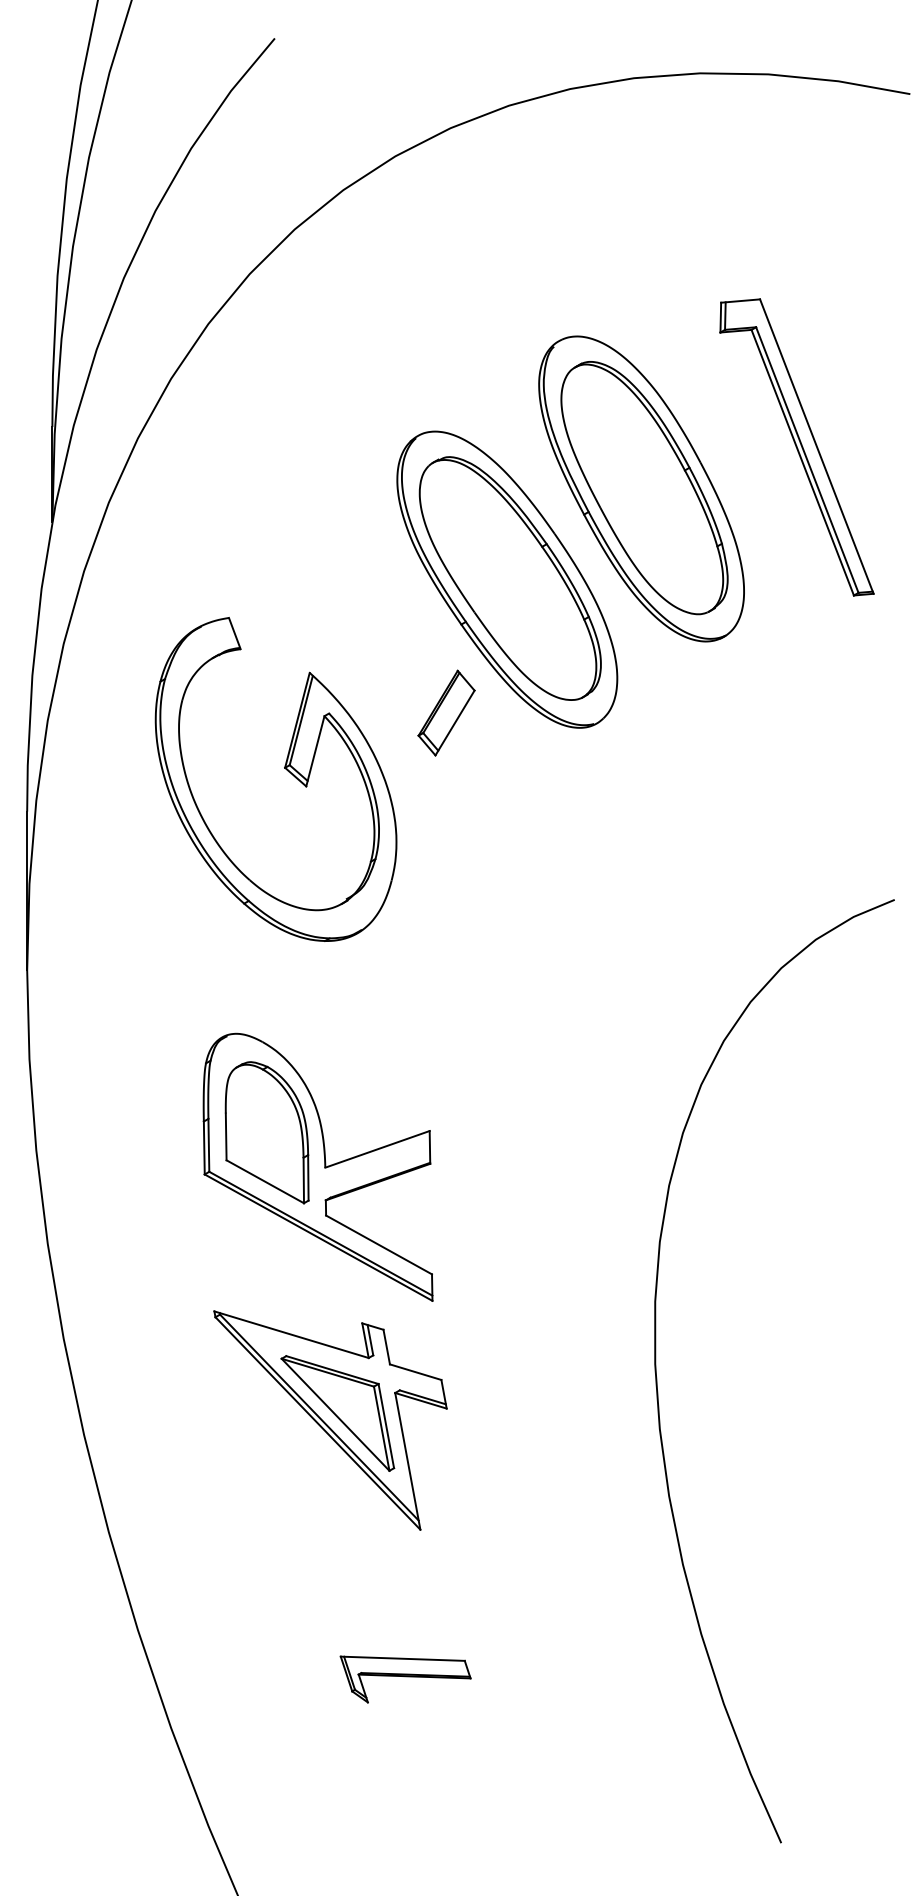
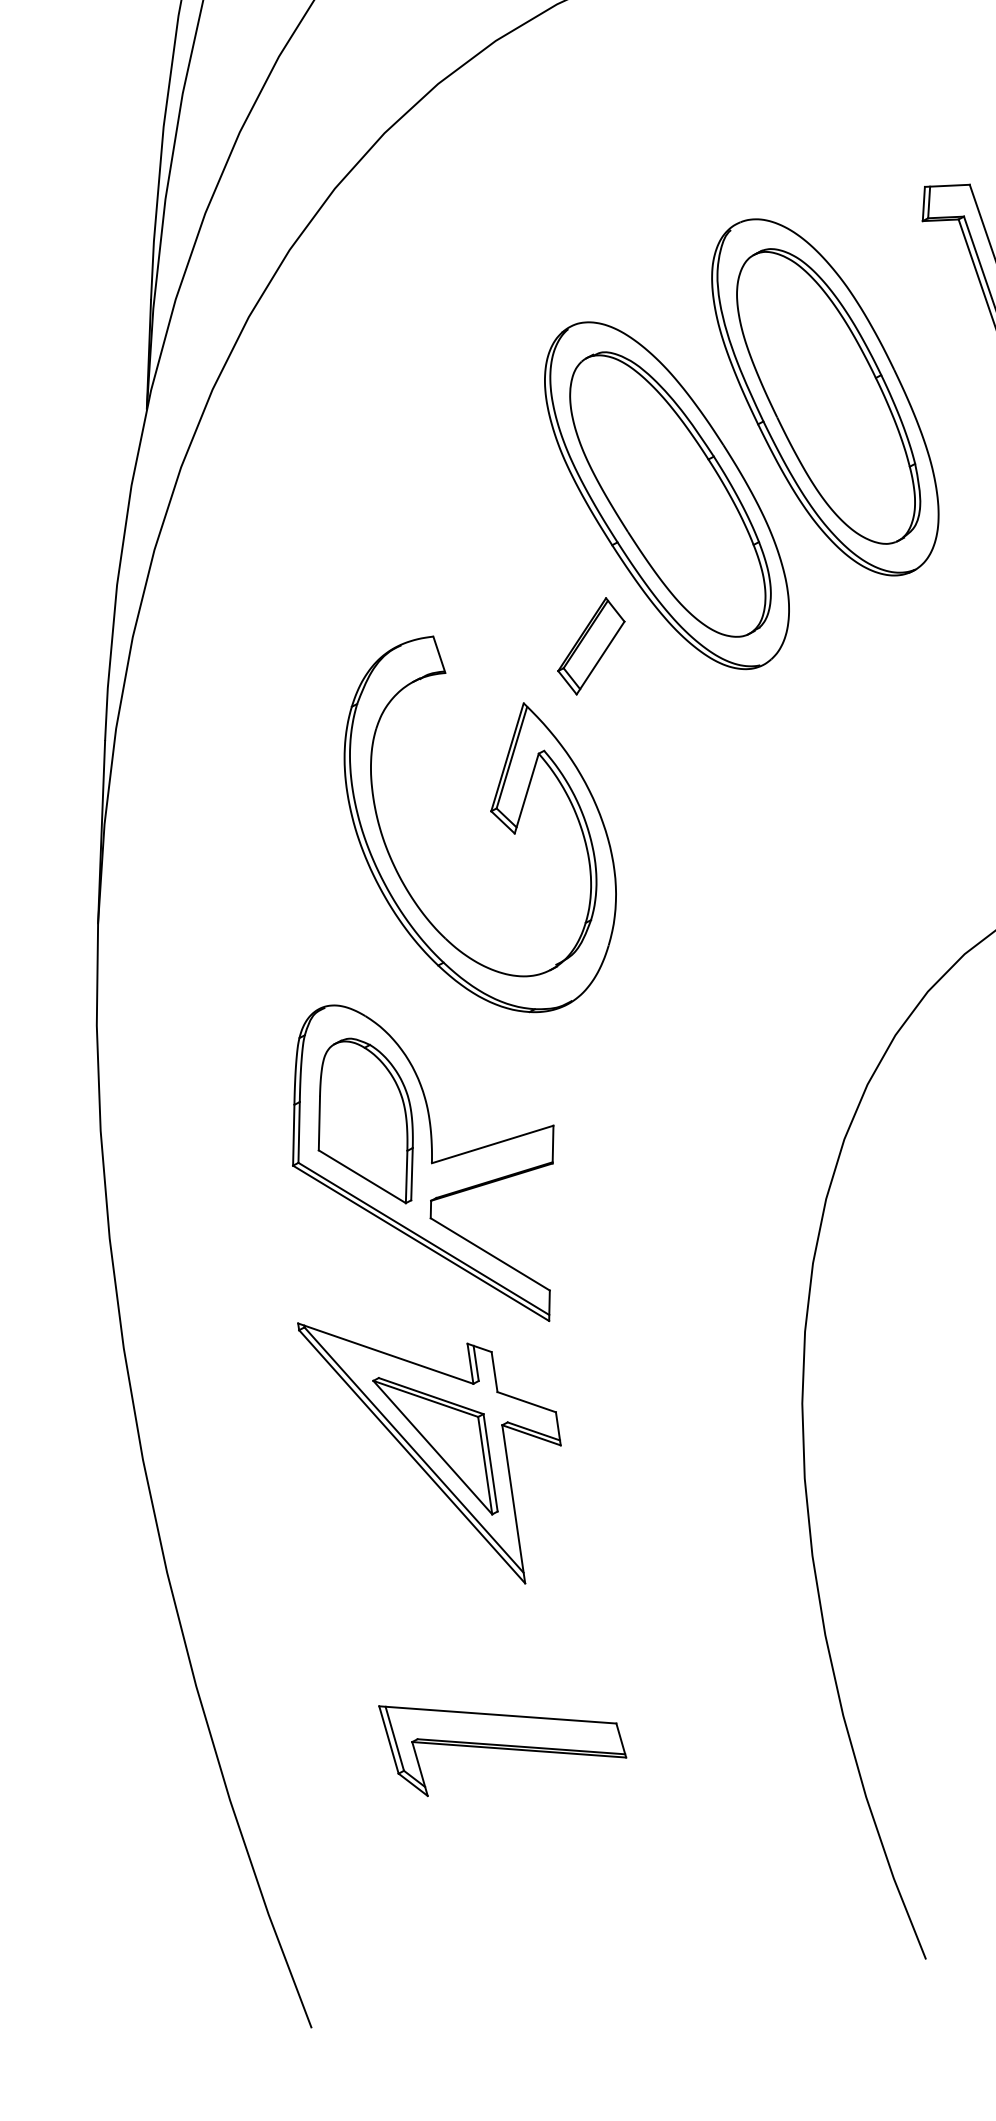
part: (285, 769) -> (491, 813), moved
part: (405, 1679) -> (501, 1754), size x1.67

